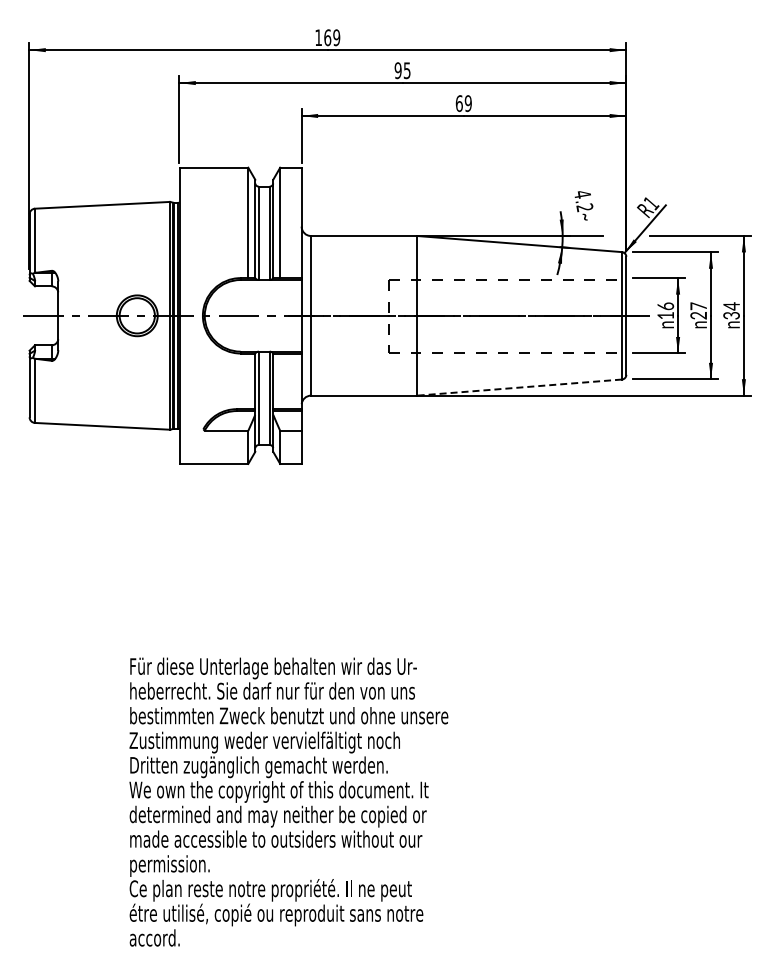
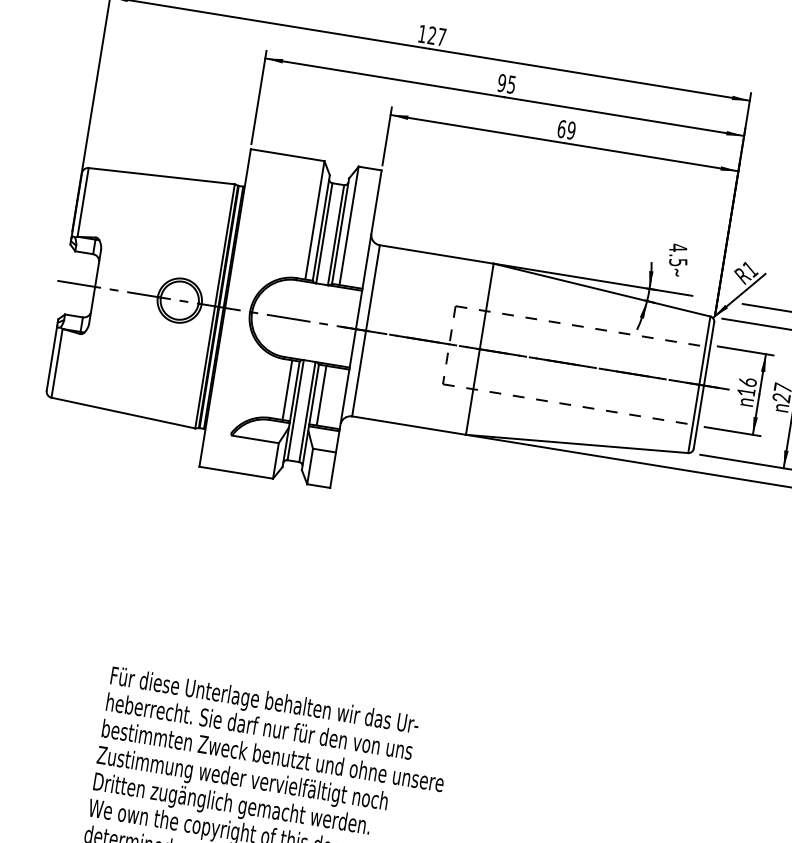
text: (332, 37) -> (437, 36), 169 -> 127
text: (584, 207) -> (677, 262), 4.2 -> 4.5
line: (248, 381) -> (287, 390), added
line: (280, 381) -> (321, 395), added
line: (519, 387) -> (577, 443), dashed -> solid

